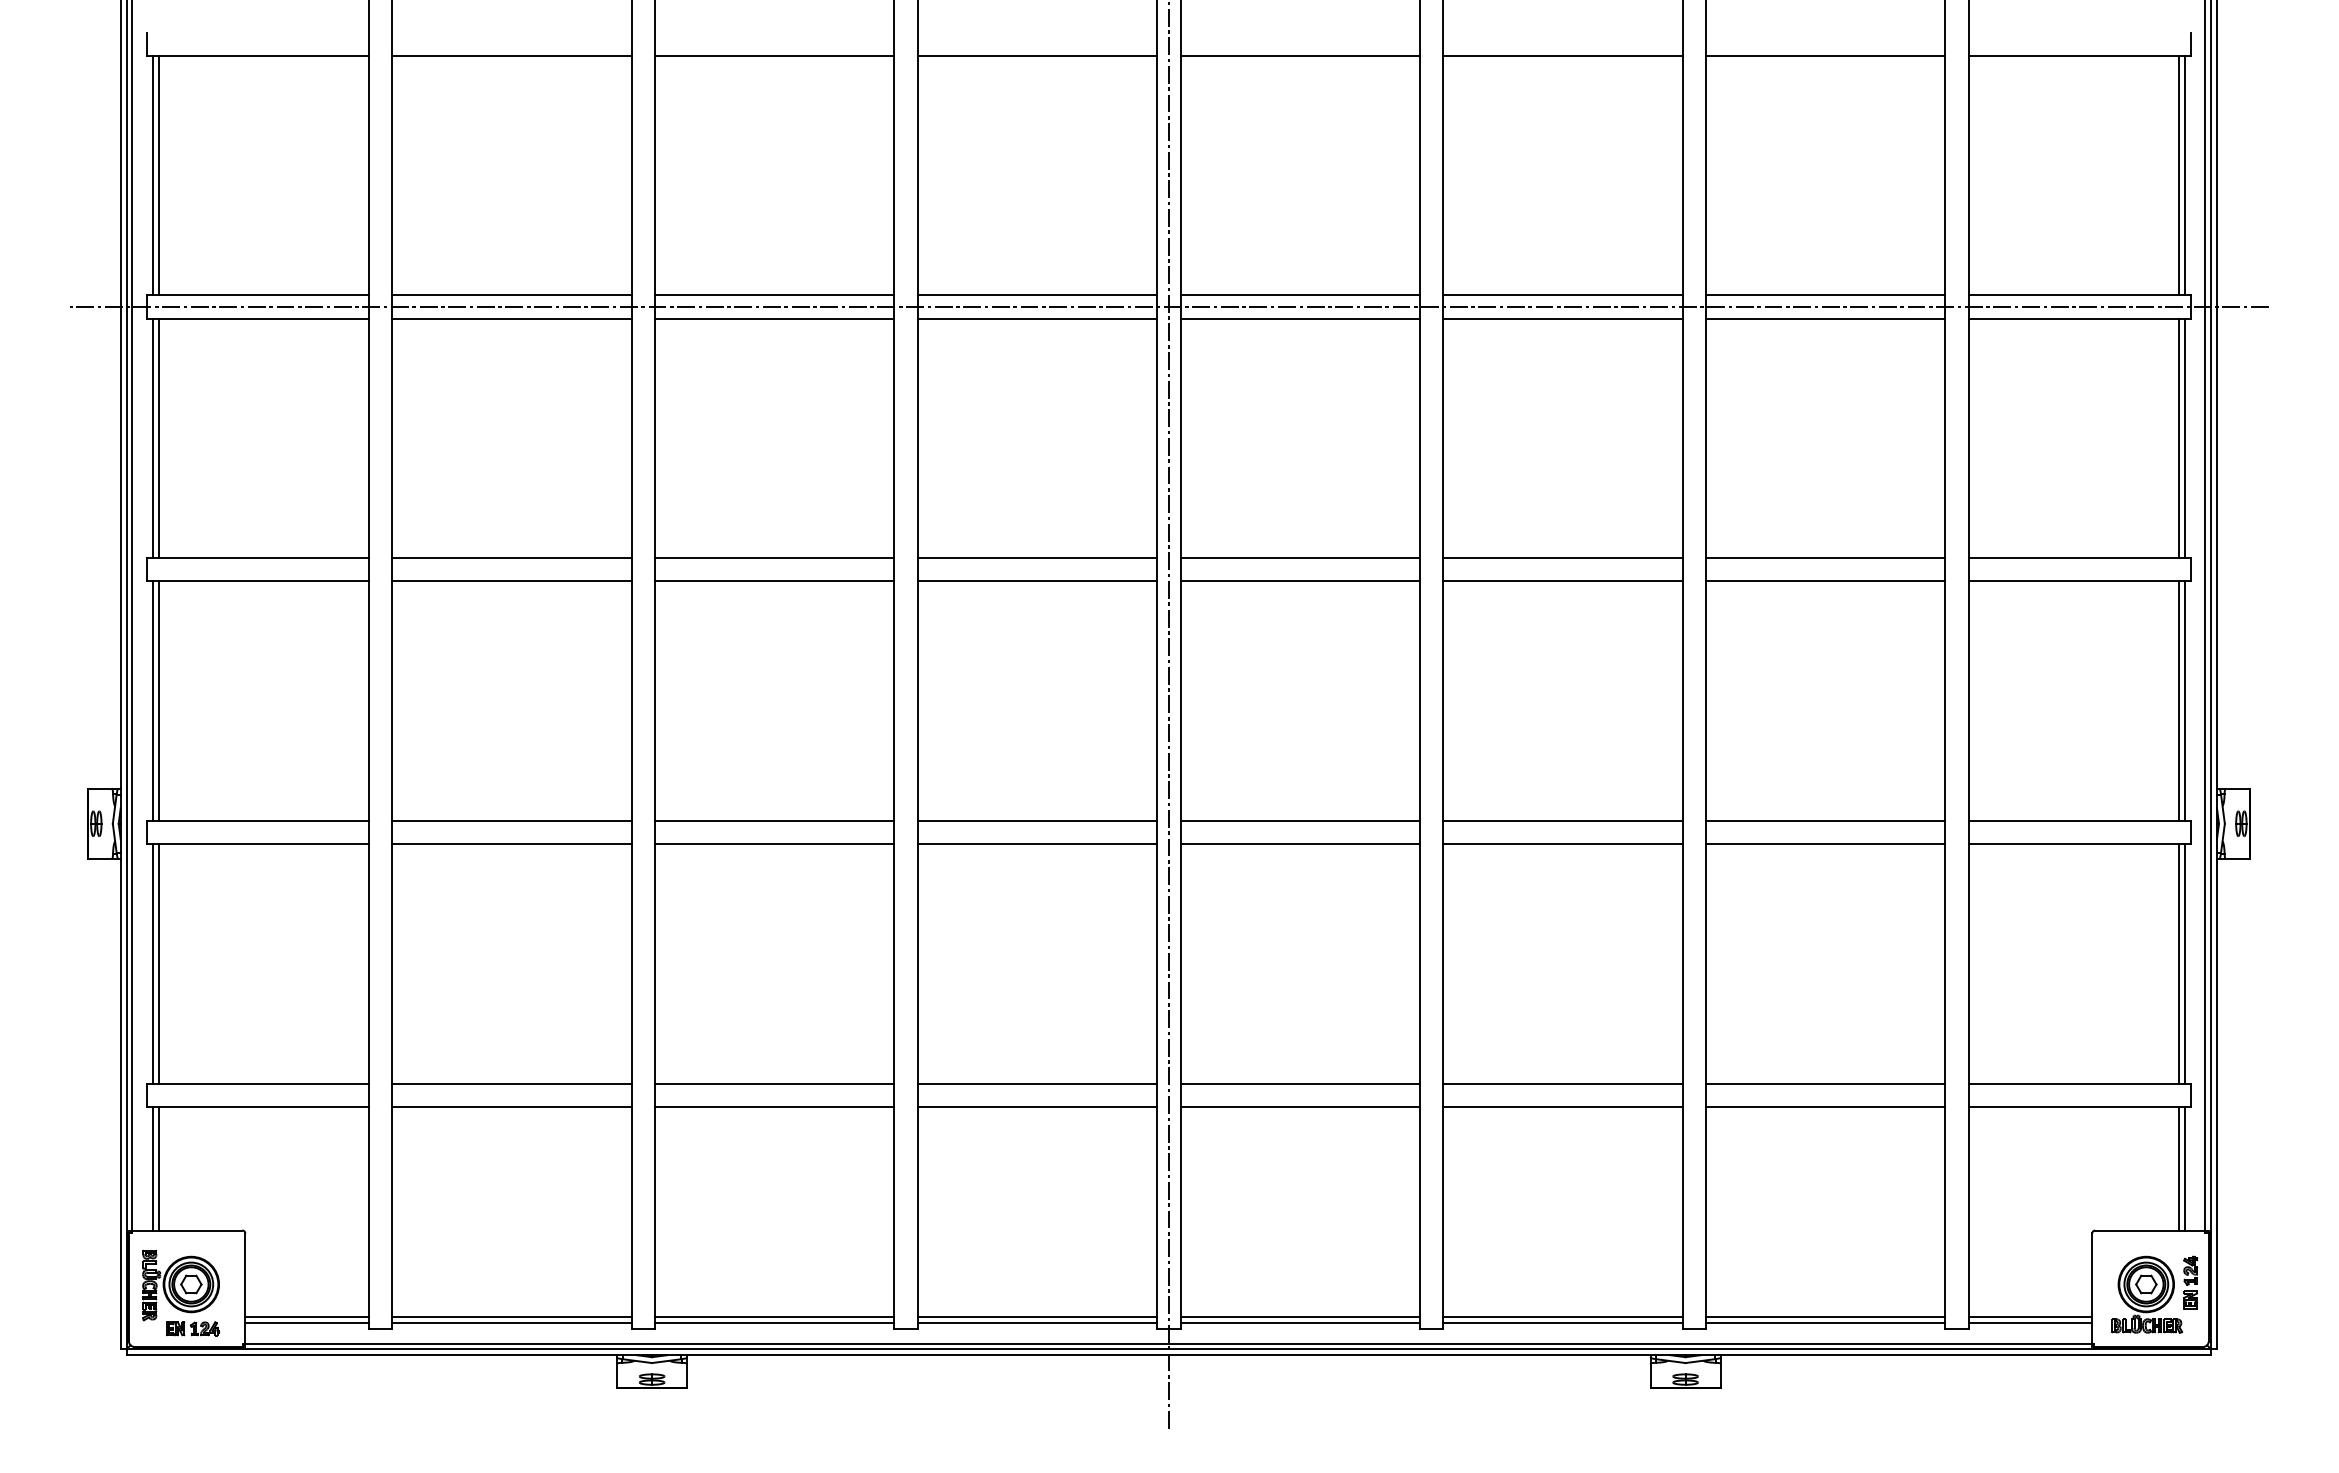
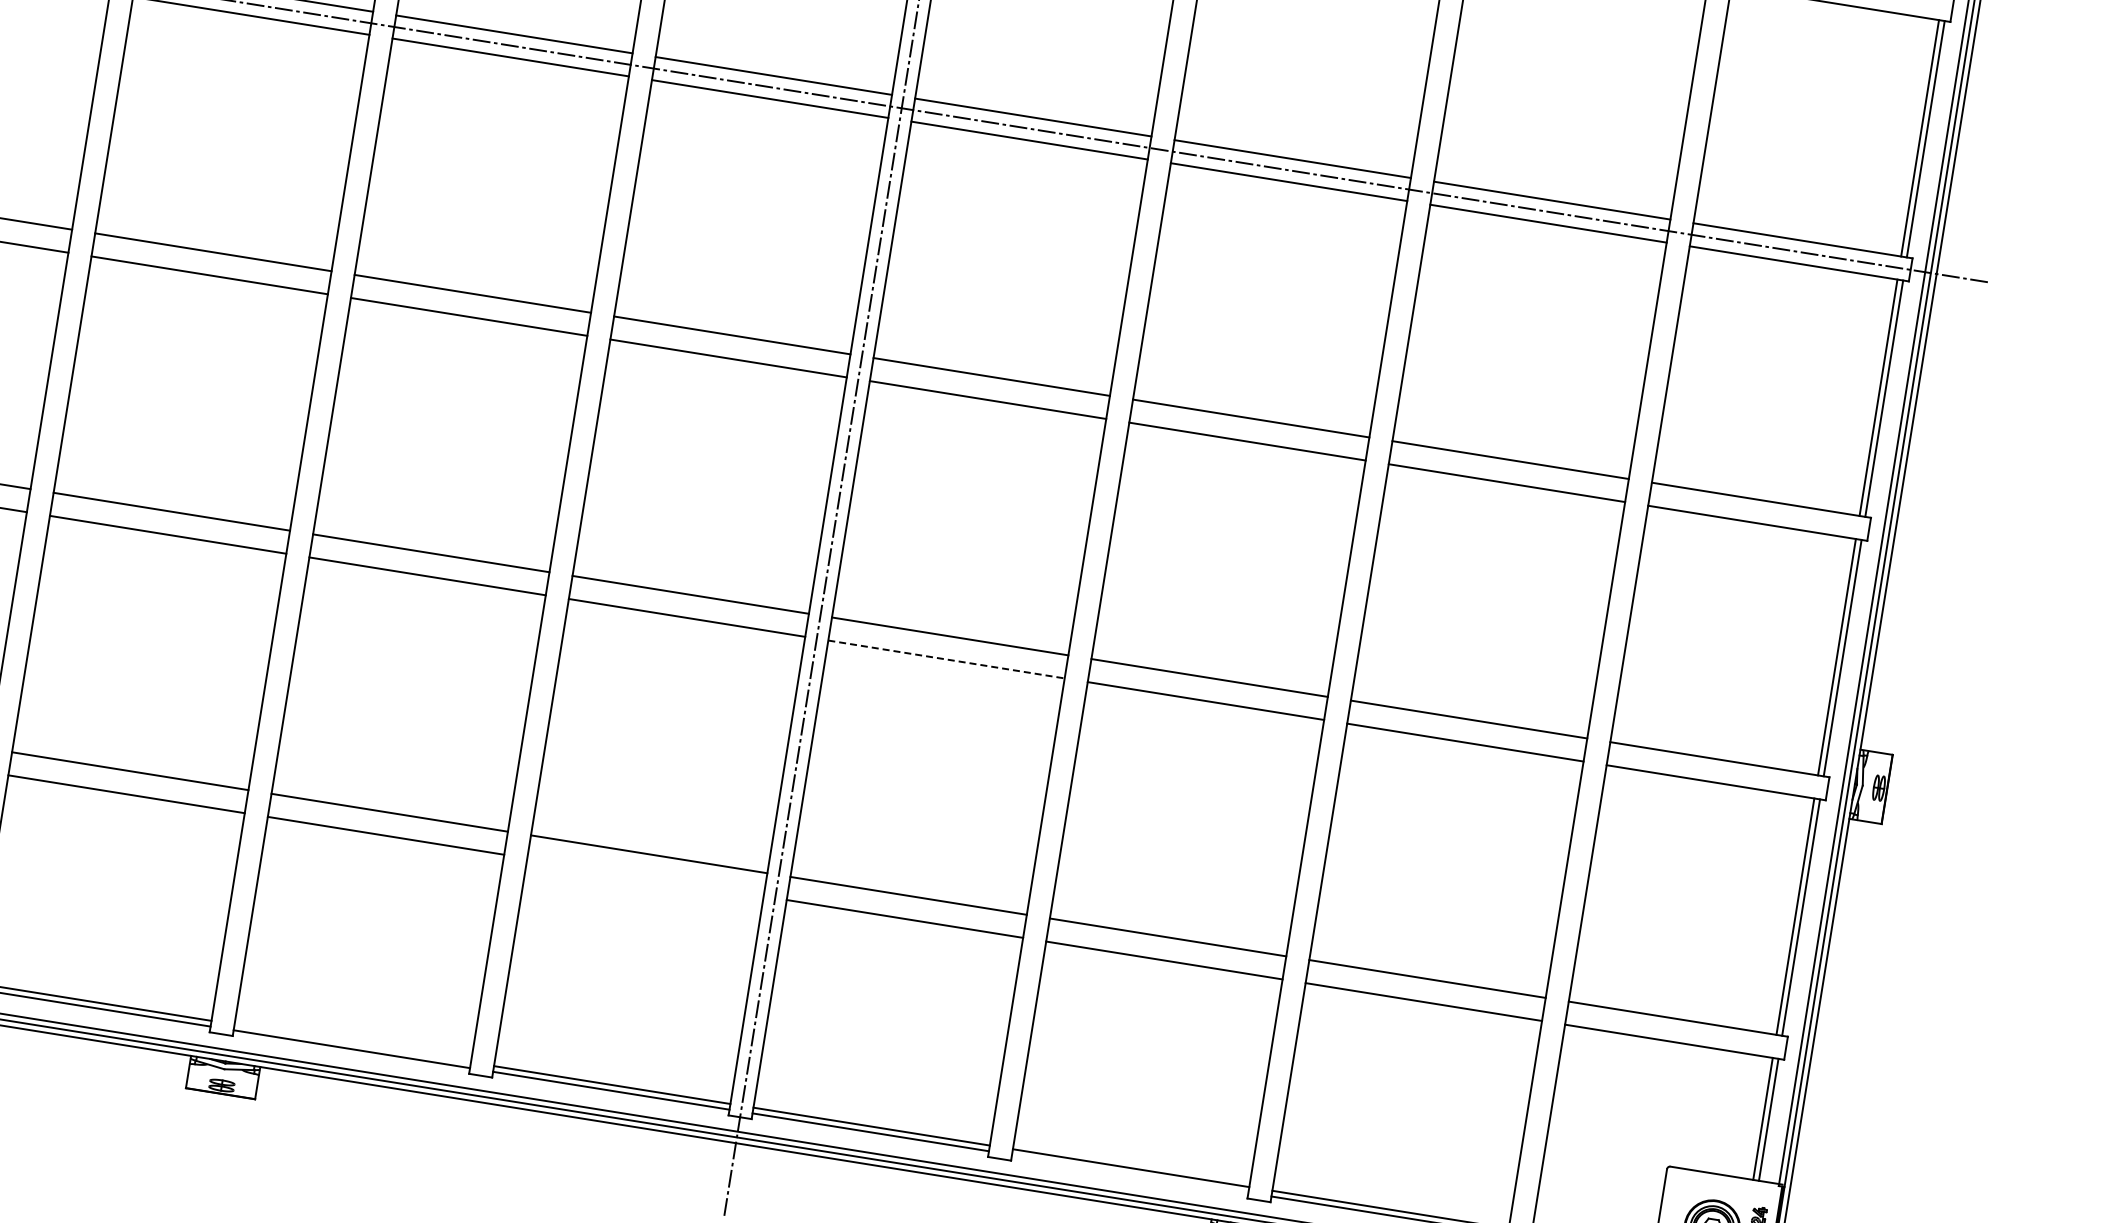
line: (1300, 844) -> (946, 659), solid -> dashed
line: (1037, 1106) -> (645, 876), removed
line: (774, 1317) -> (352, 1043), removed
line: (1562, 1323) -> (1129, 1174), removed

